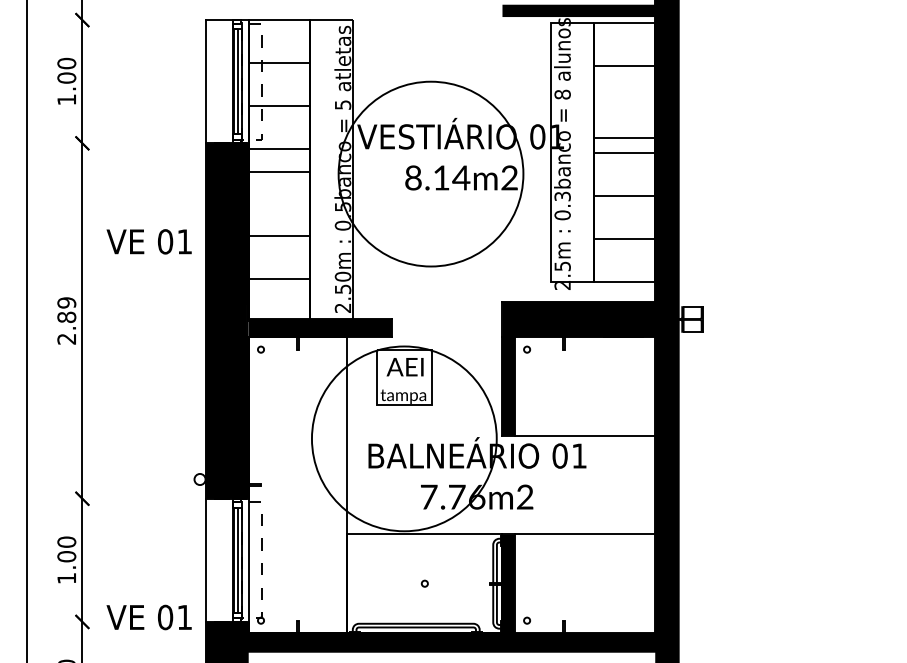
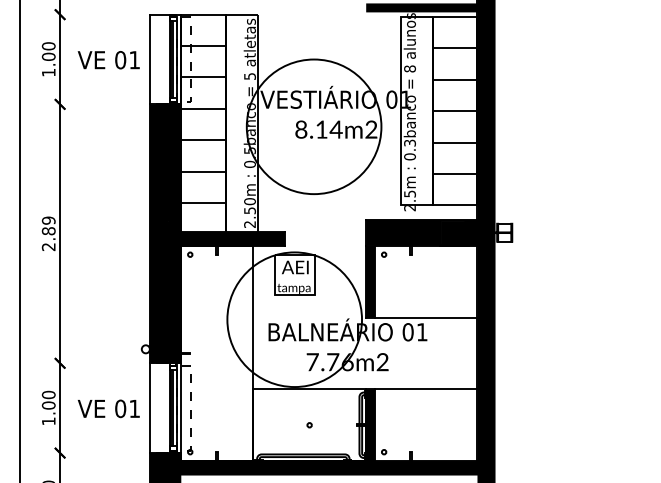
line: (623, 137) -> (454, 79), moved
line: (279, 172) -> (203, 140), moved
text: (148, 242) -> (108, 60), moved
text: (148, 617) -> (108, 408), moved

